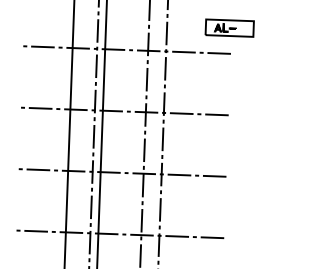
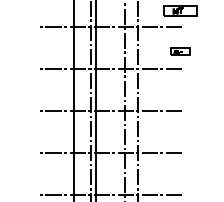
part: (229, 27) -> (180, 51), size x0.6

